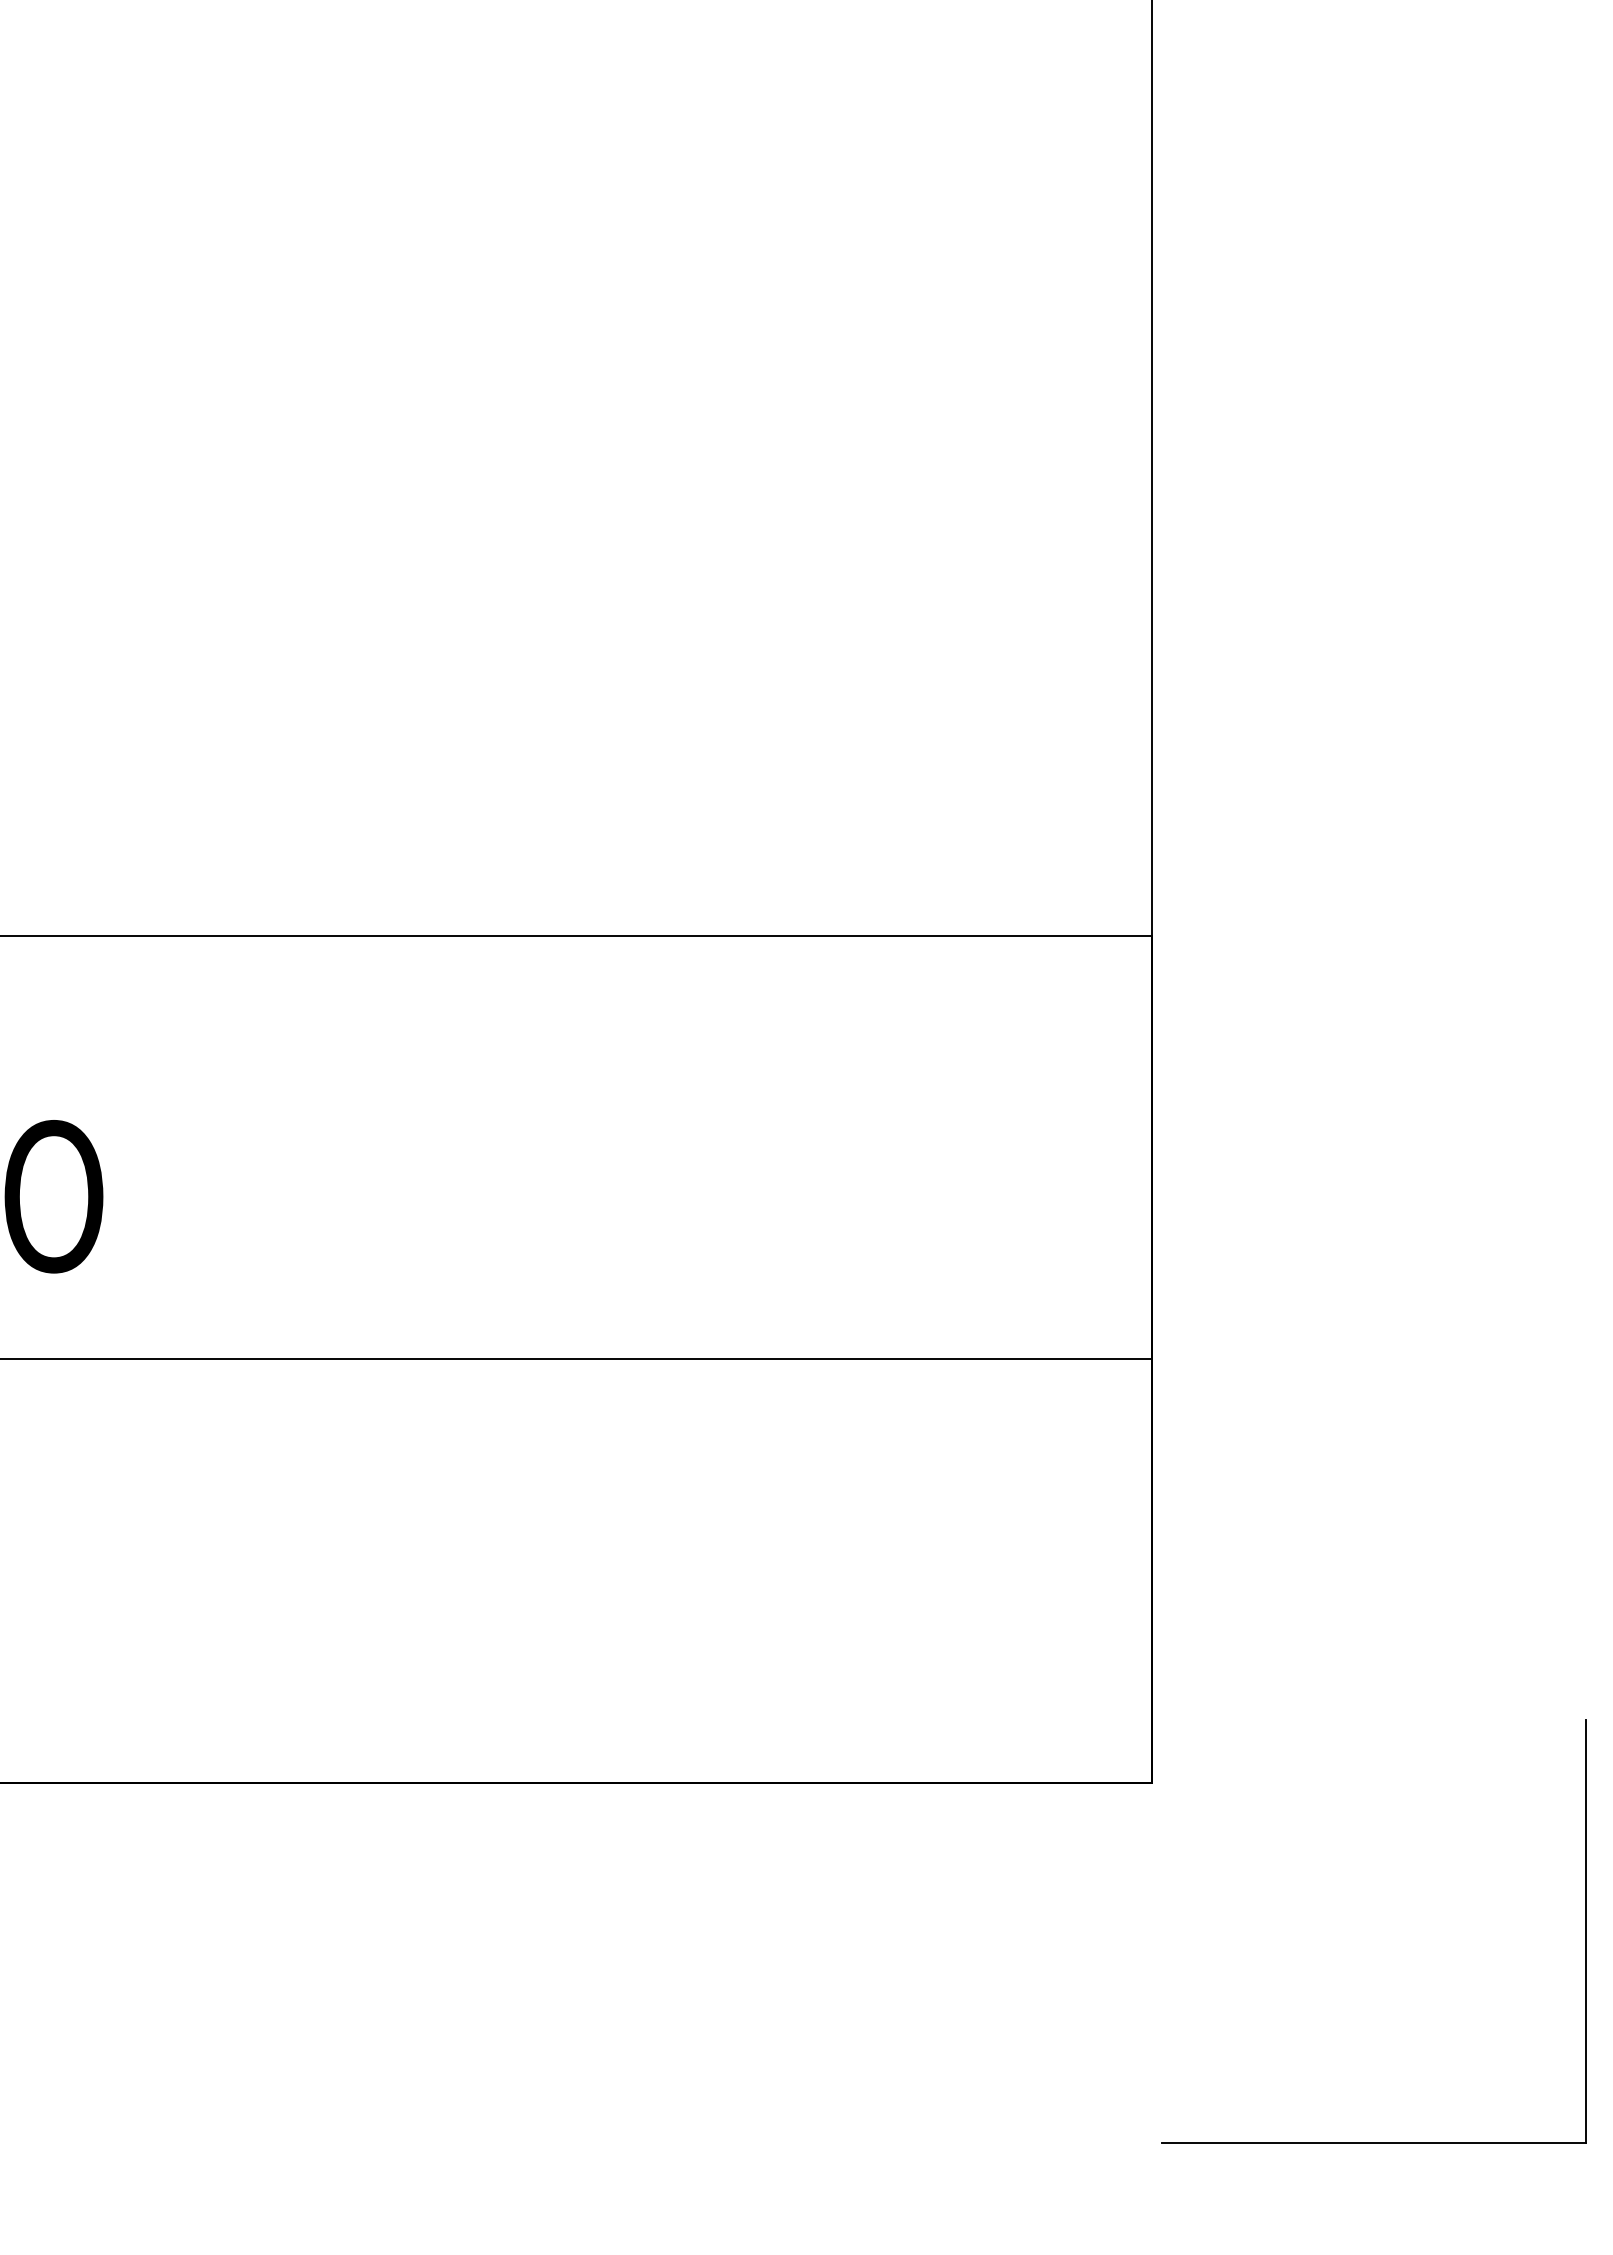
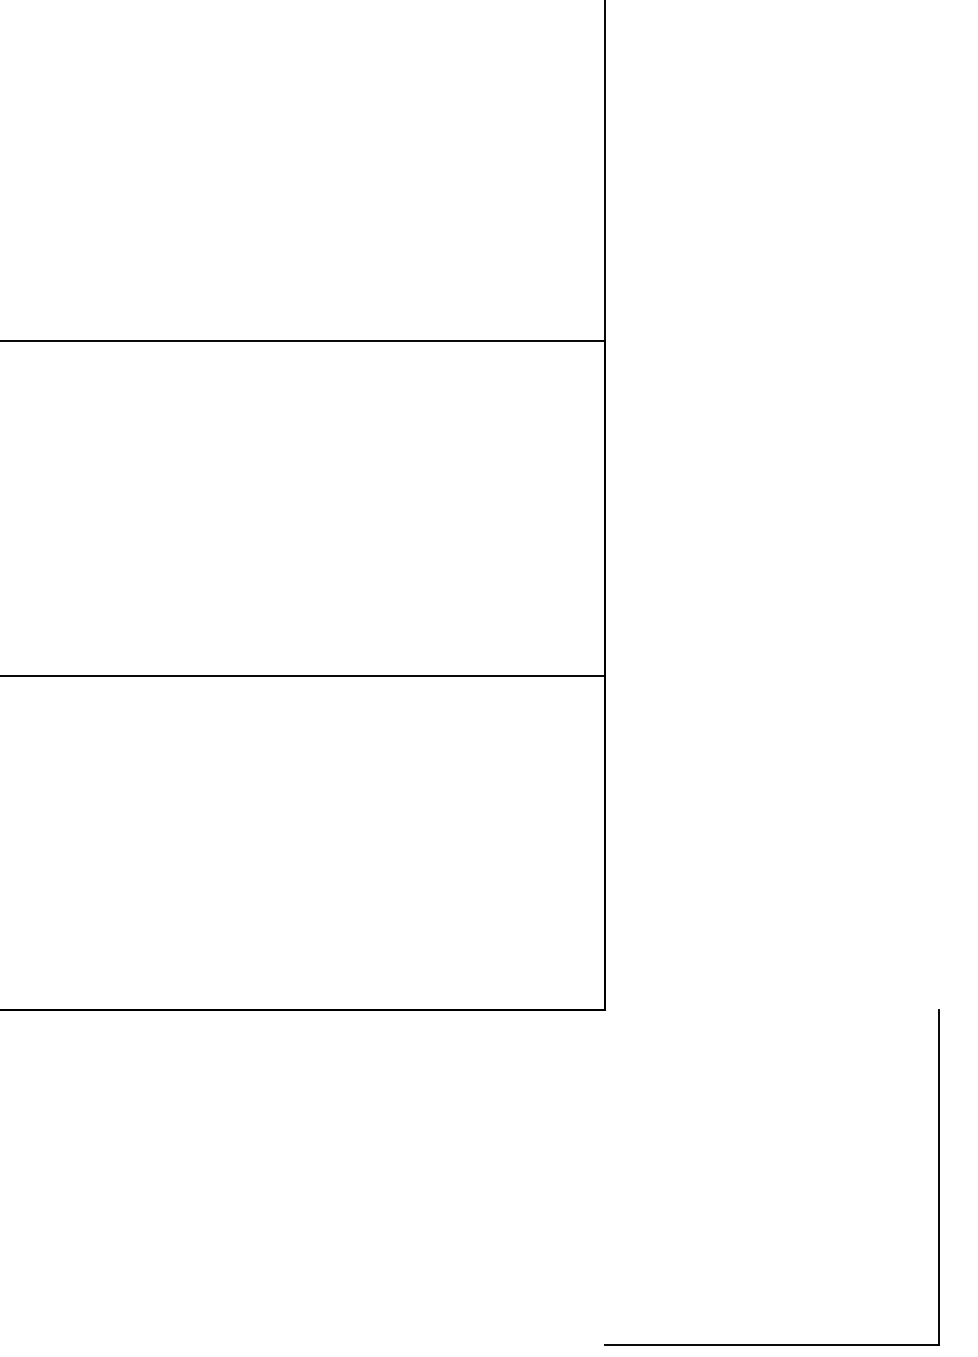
part: (1373, 2142) -> (771, 1344), moved

